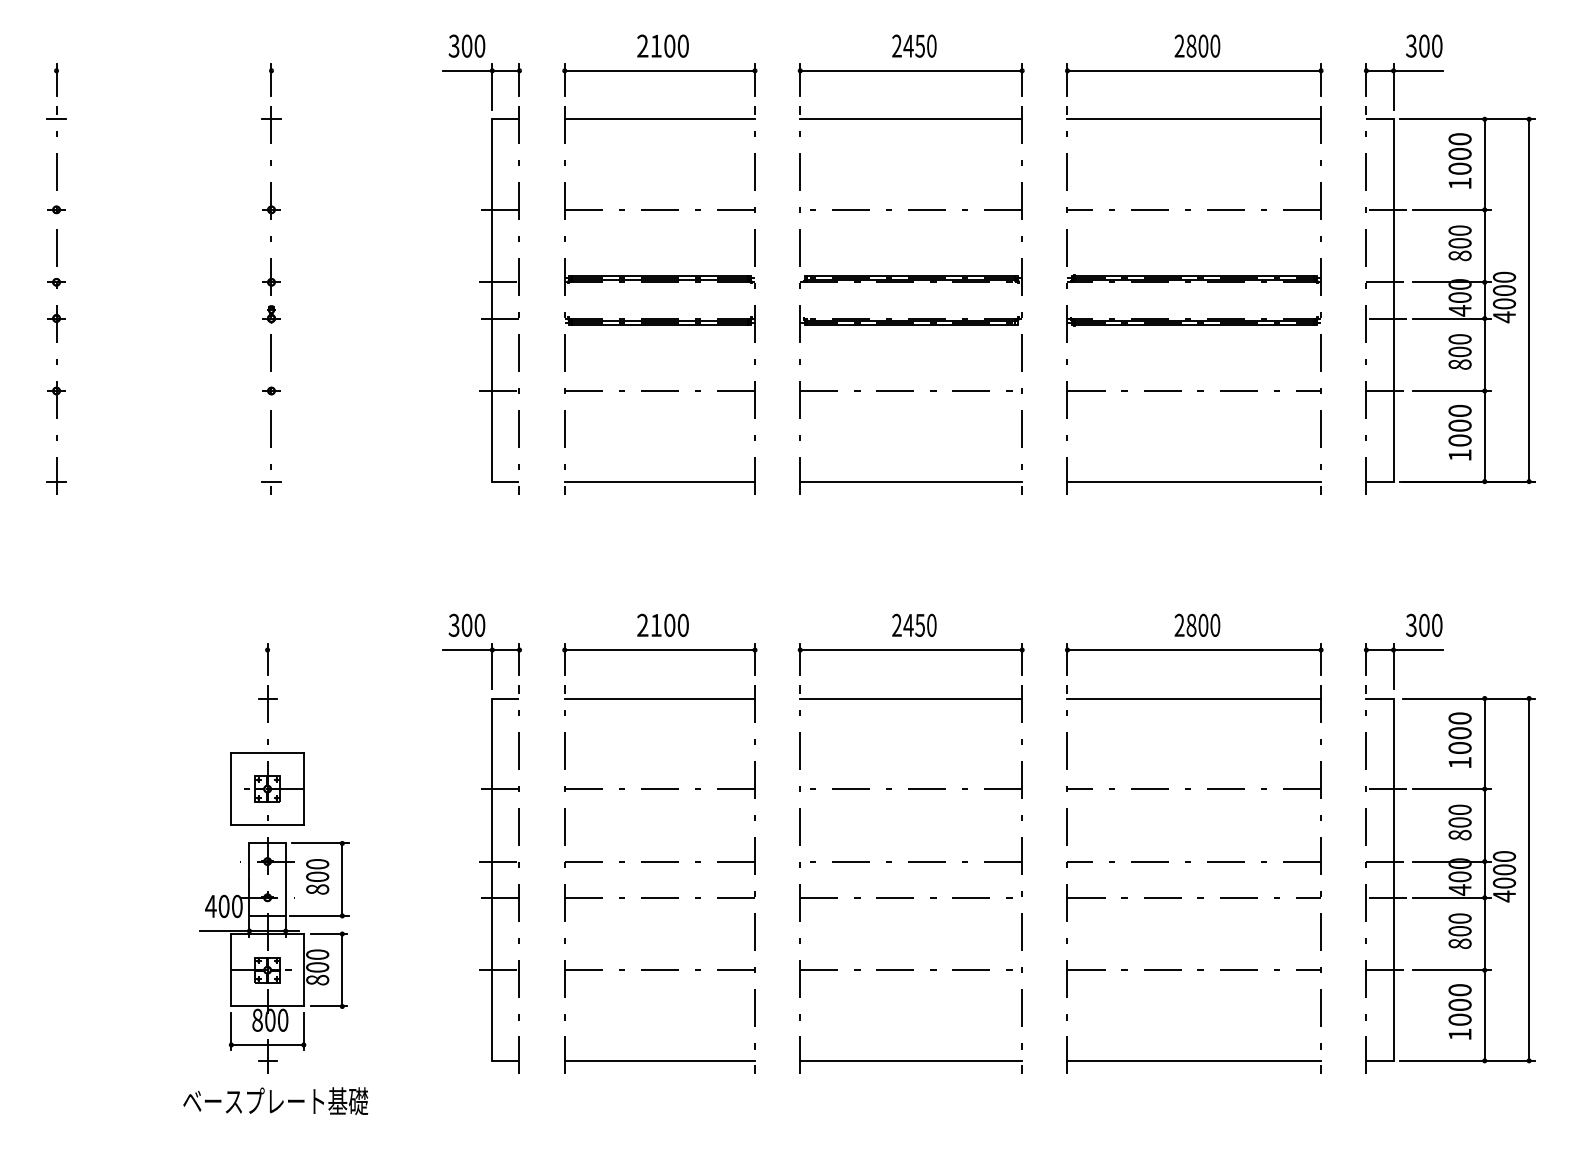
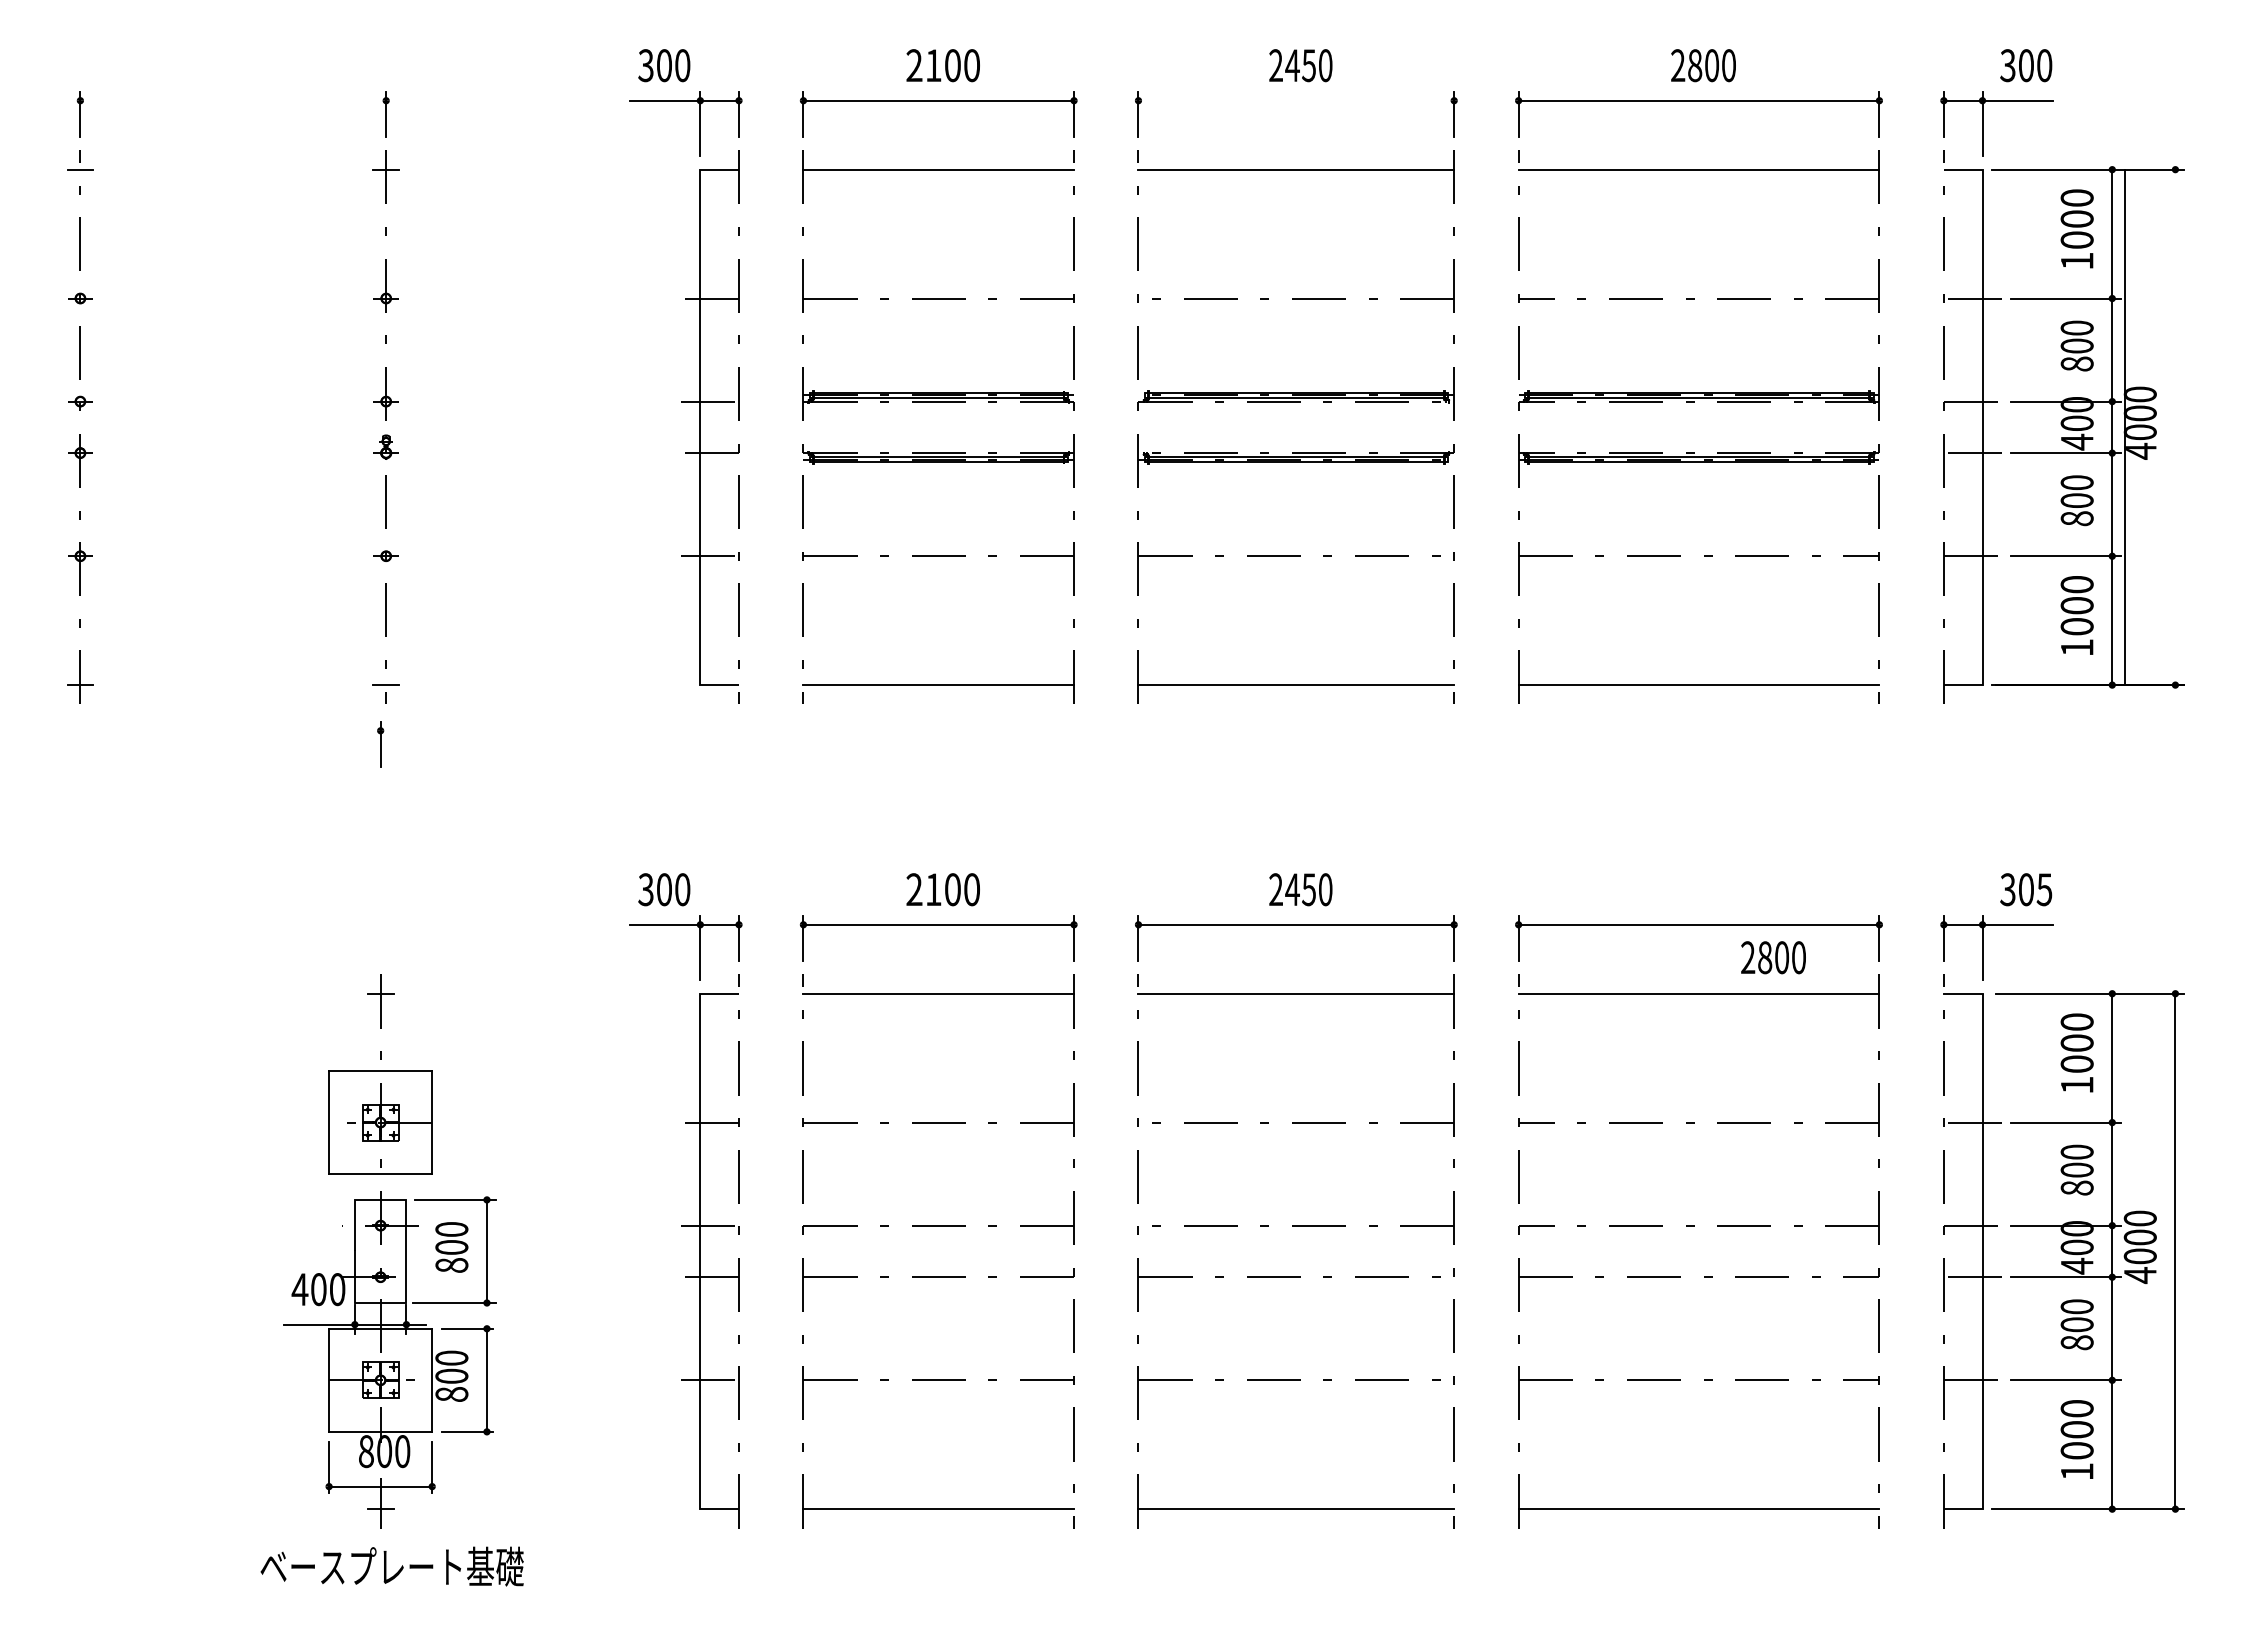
line: (911, 70) -> (1296, 100), removed
line: (1529, 300) -> (2125, 427), moved
text: (1197, 625) -> (1773, 957), moved
text: (1437, 625) -> (2044, 889), 300 -> 305
part: (267, 659) -> (380, 744), moved

